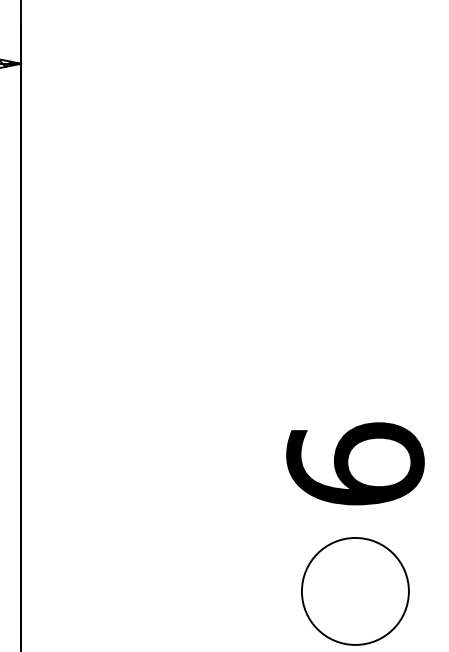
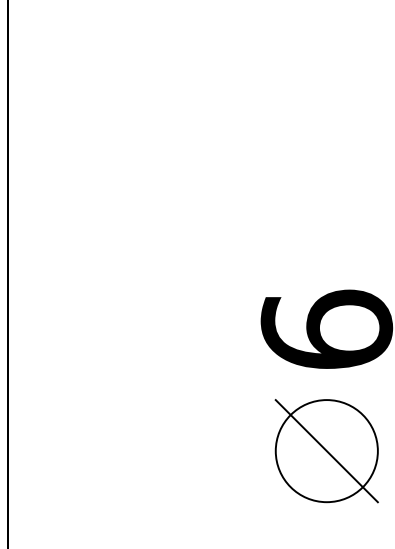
line: (354, 590) -> (325, 450), added

